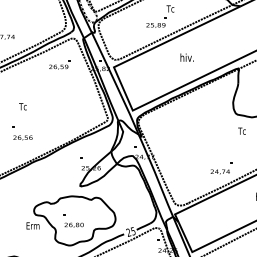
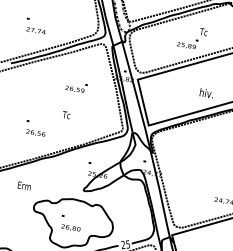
text: (186, 57) -> (206, 93), moved
part: (59, 64) -> (76, 87), moved
text: (22, 106) -> (66, 114), moved
text: (32, 225) -> (24, 185), moved

